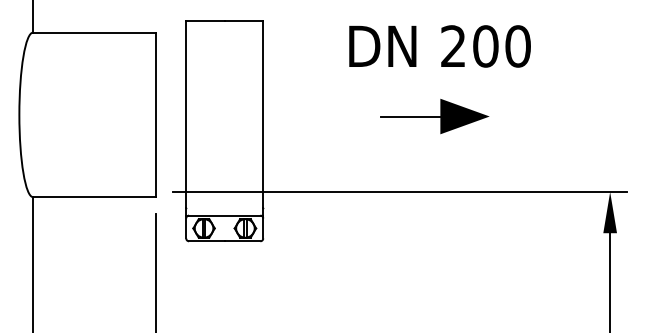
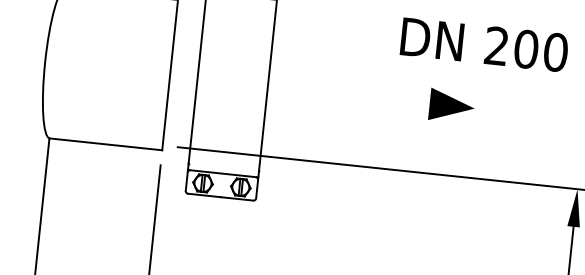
text: (439, 46) -> (484, 44), moved
line: (410, 116) -> (402, 100), removed

